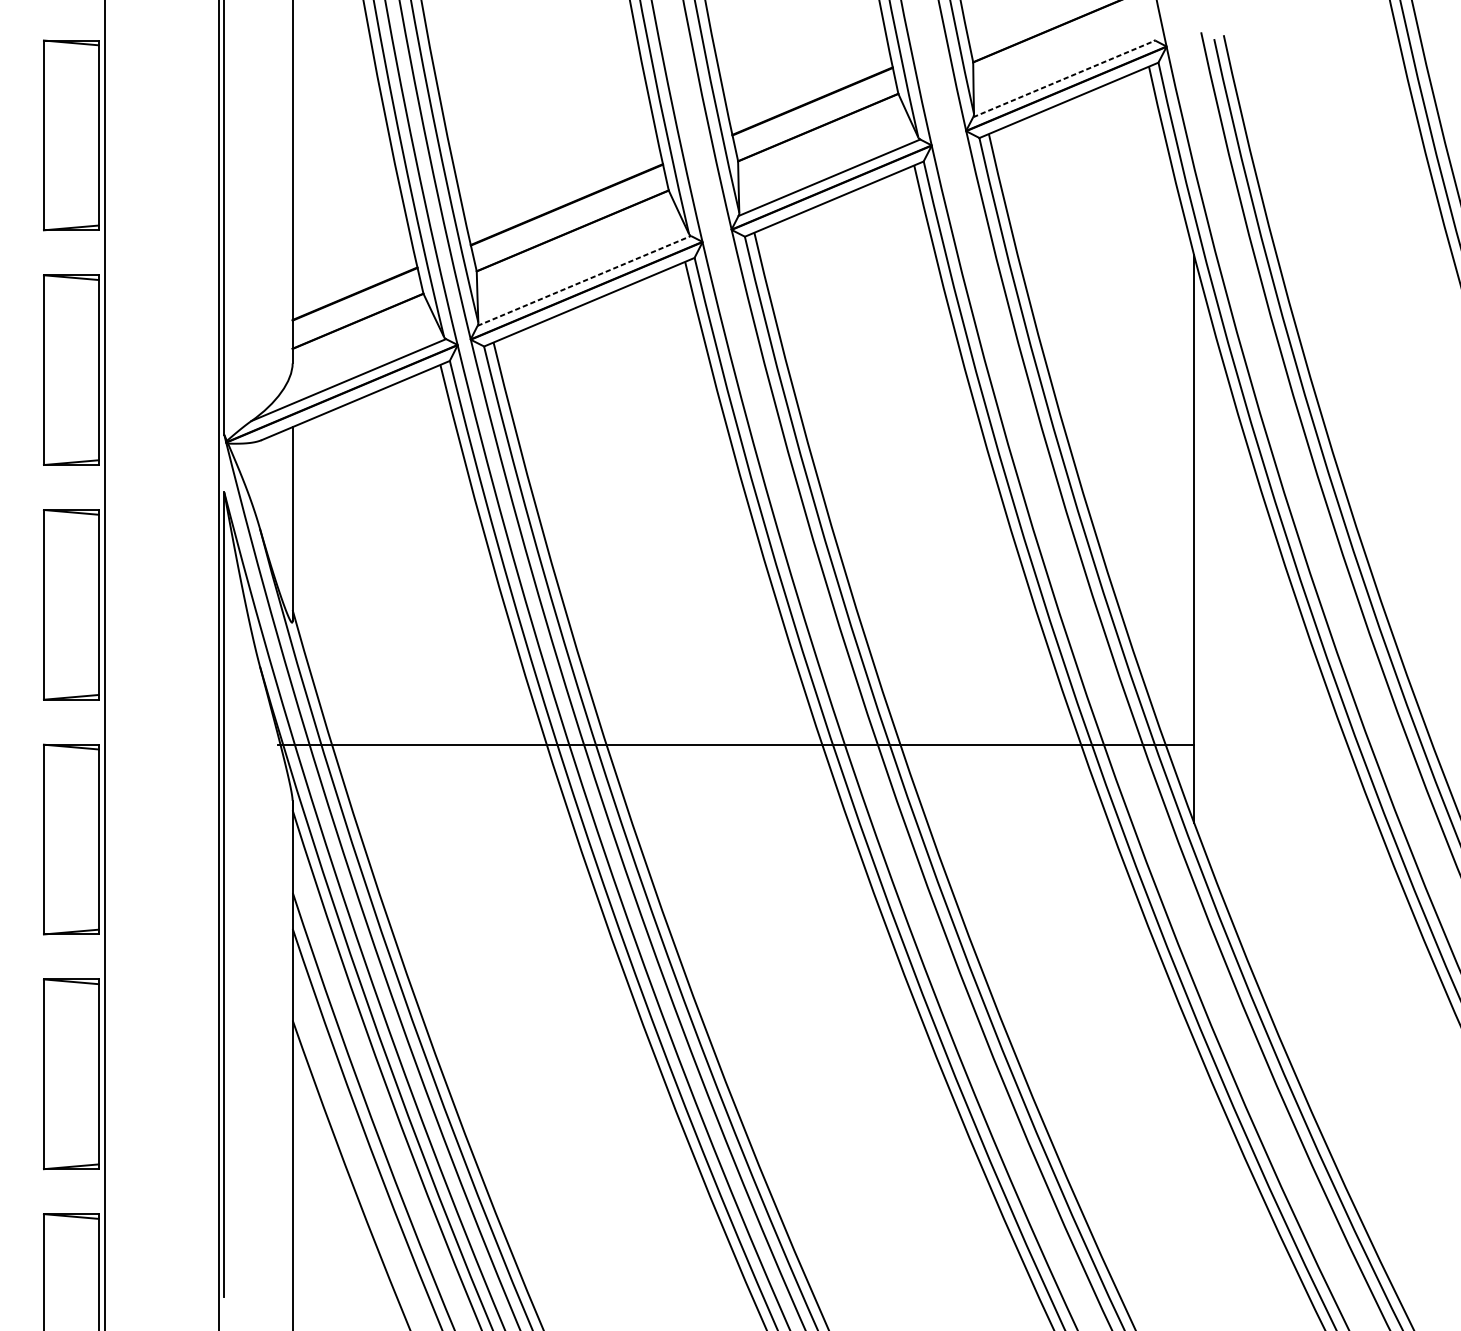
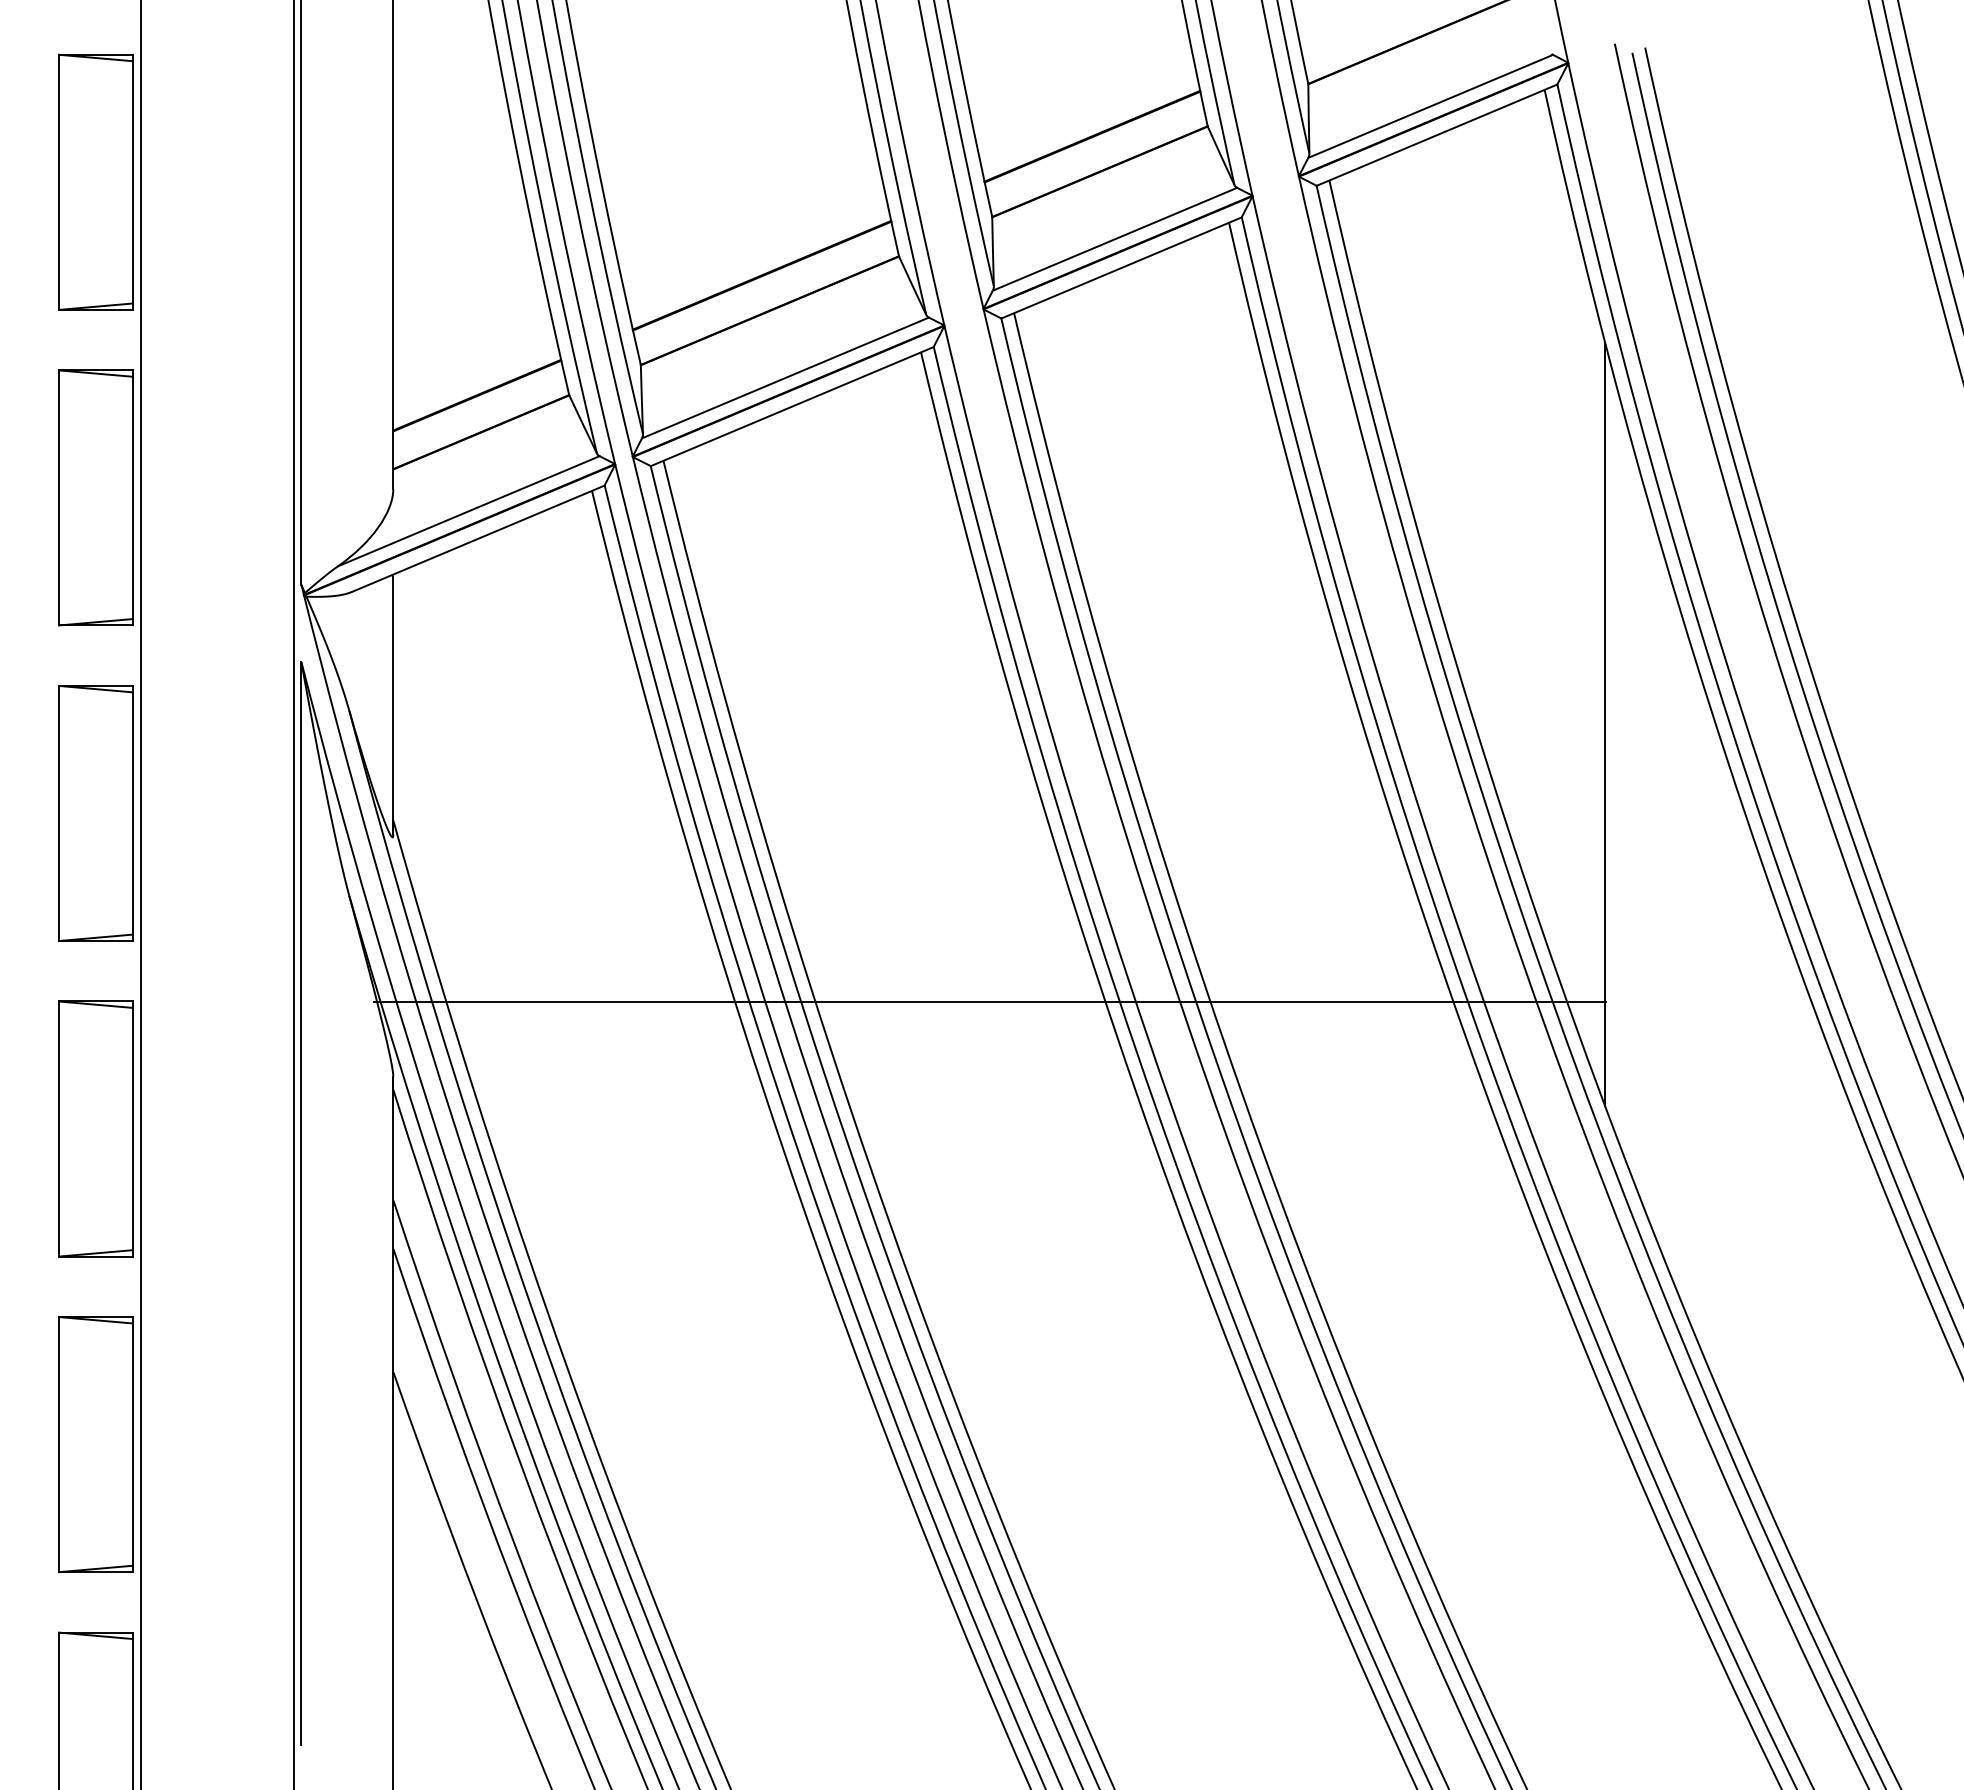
line: (1064, 79) -> (1430, 106), dashed -> solid
line: (584, 281) -> (785, 378), dashed -> solid

